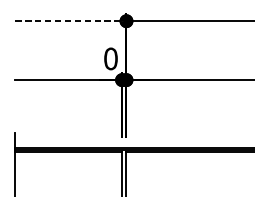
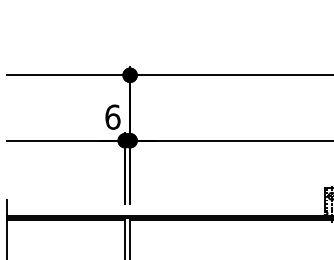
line: (70, 21) -> (68, 75), dashed -> solid
text: (110, 58) -> (112, 116), 0 -> 6

